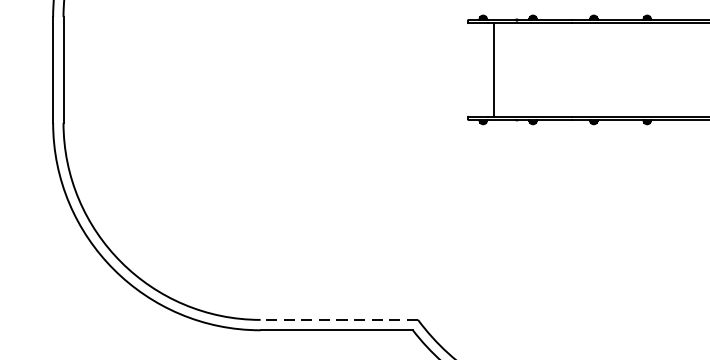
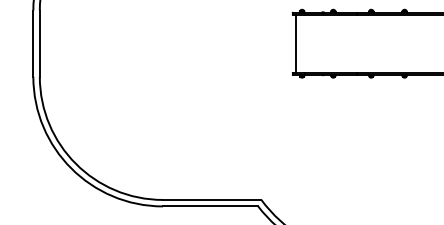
line: (493, 69) -> (295, 43), moved
line: (338, 319) -> (211, 199), dashed -> solid

